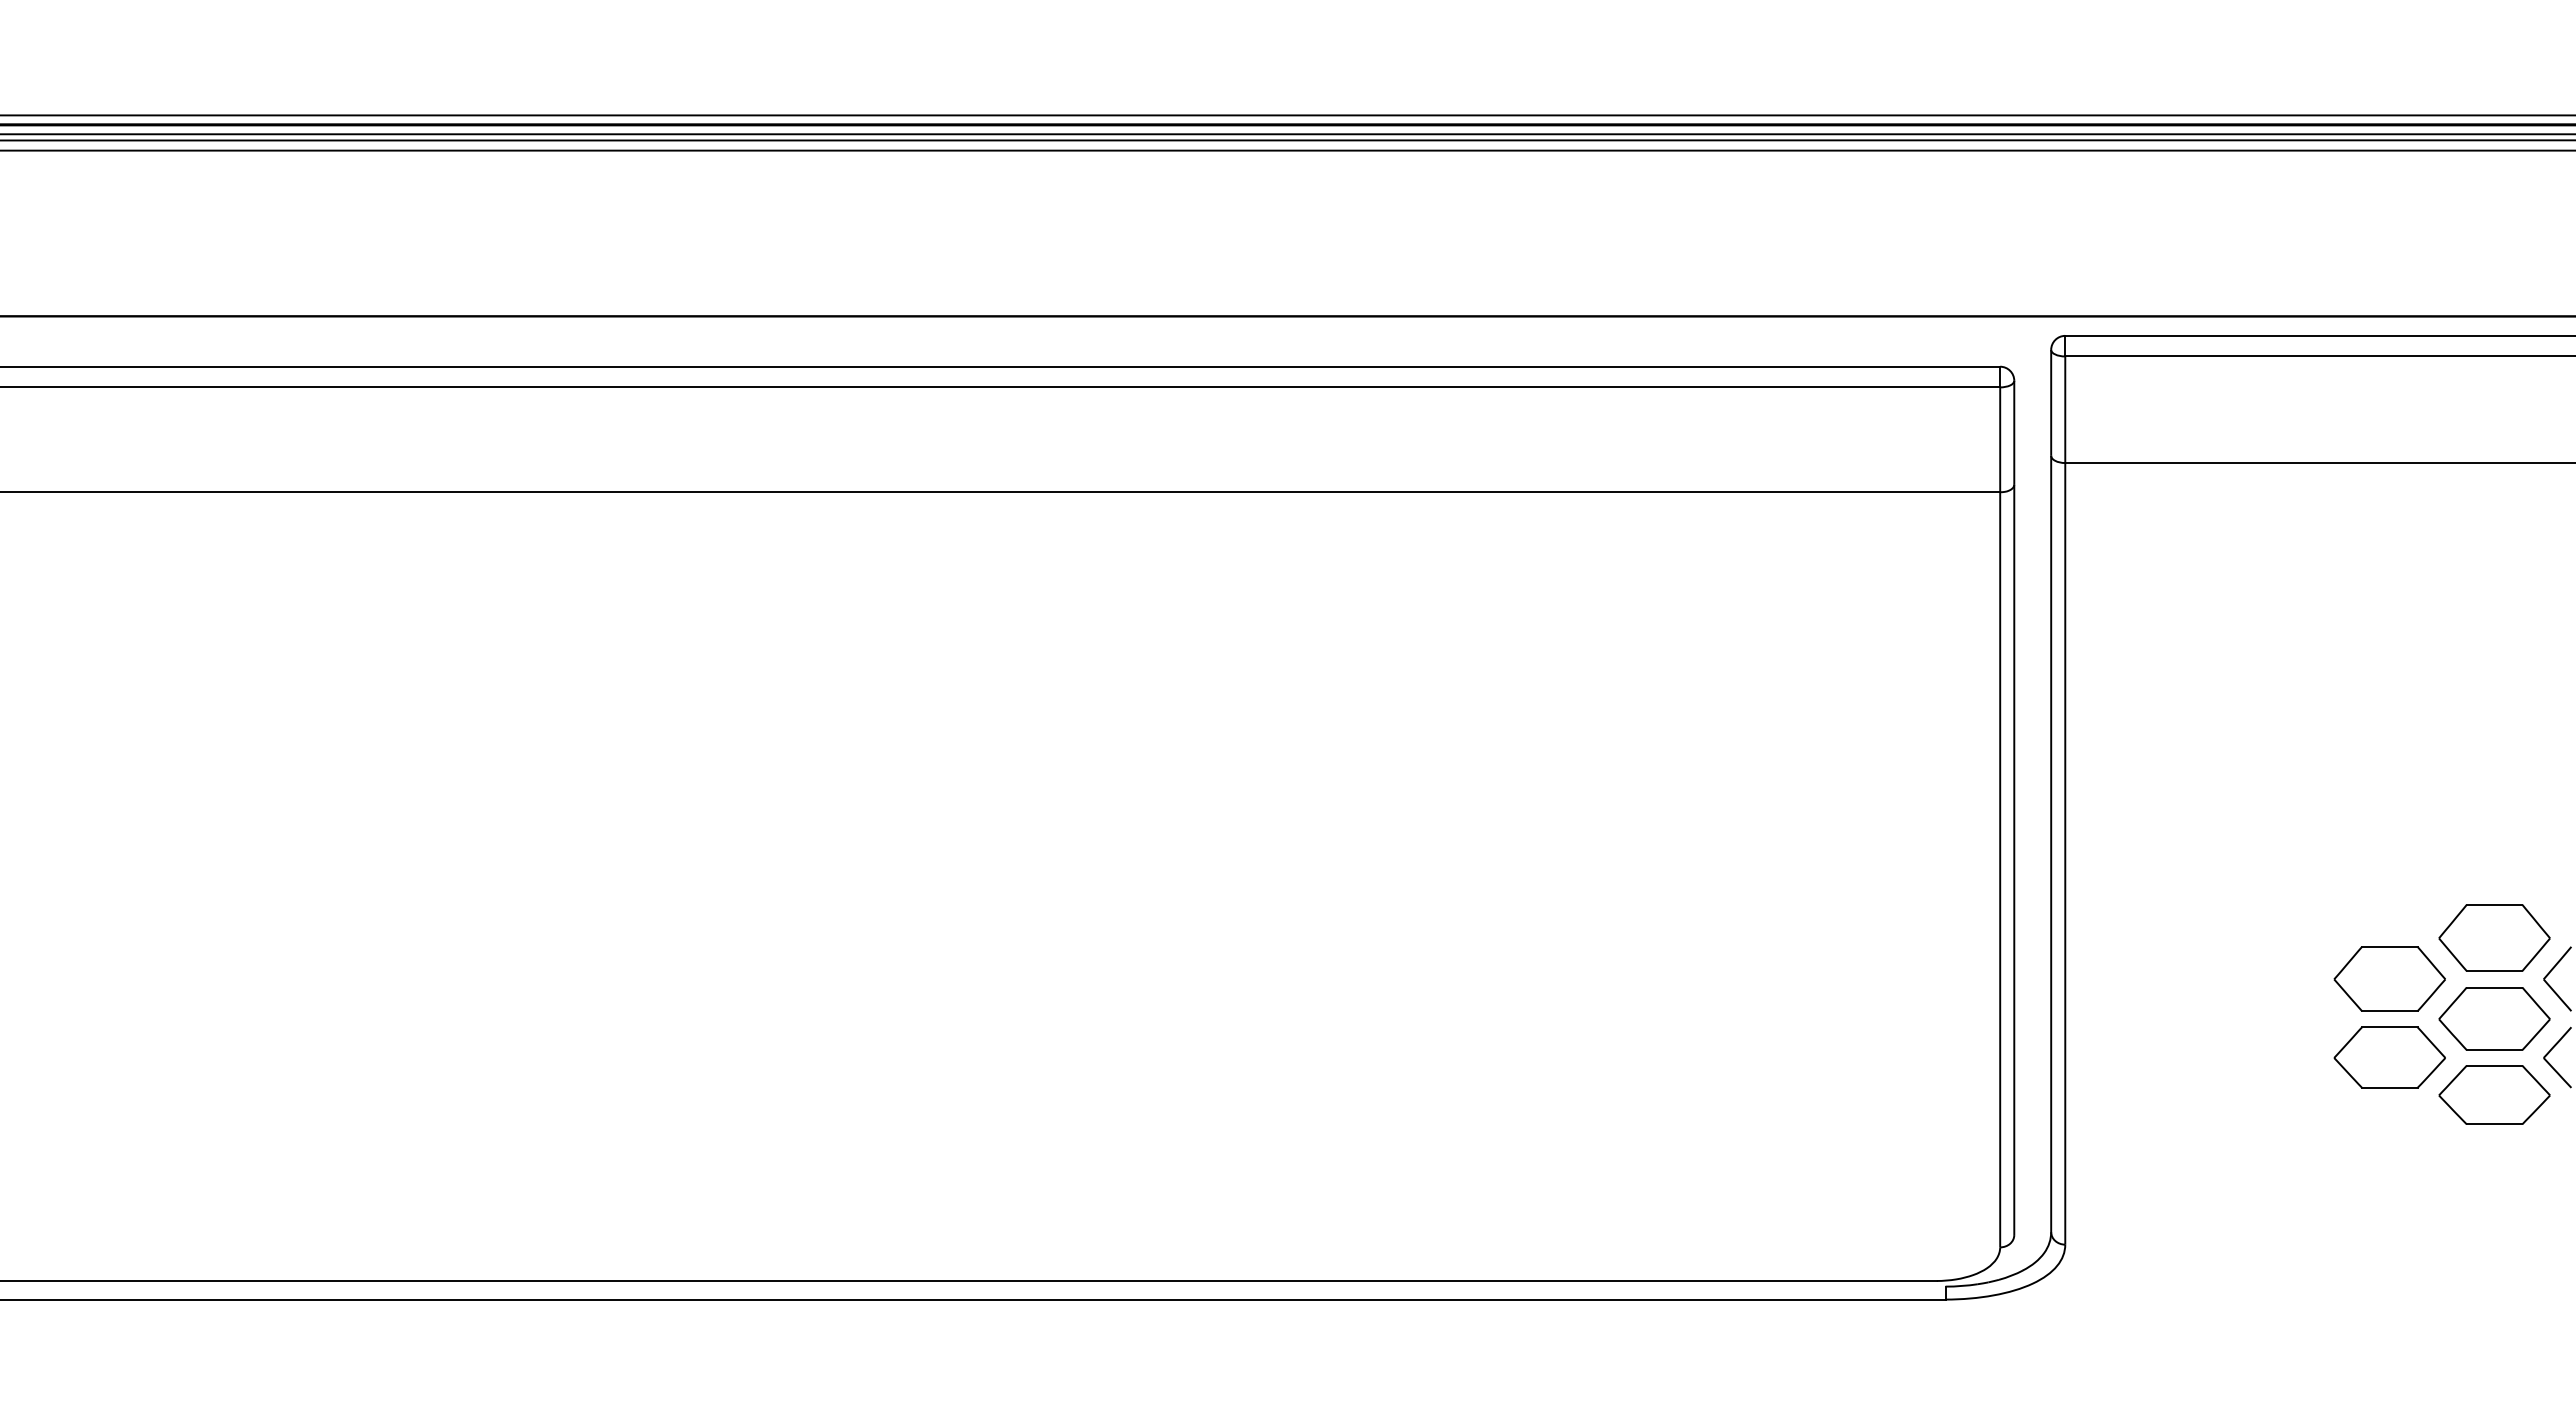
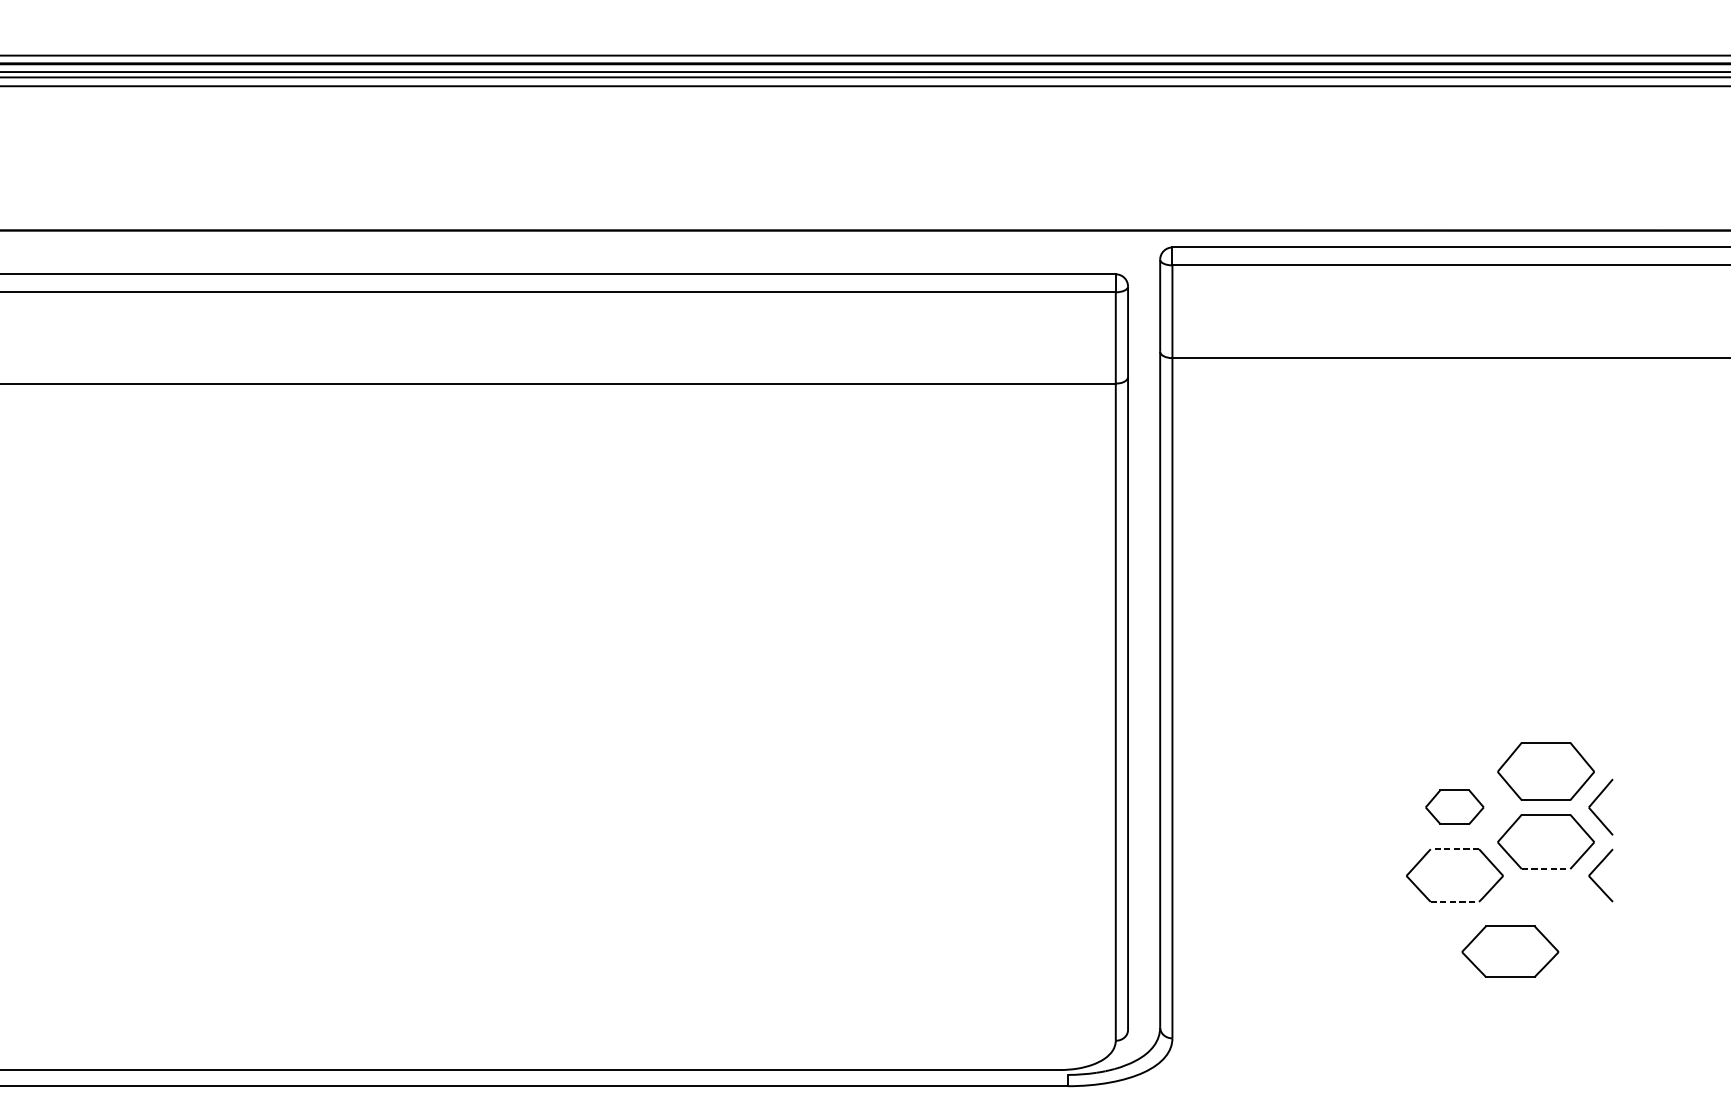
part: (2389, 978) -> (1454, 806), size x0.6
line: (2389, 1027) -> (1454, 849), solid -> dashed
line: (2494, 1050) -> (1545, 869), solid -> dashed
line: (2389, 1087) -> (1454, 901), solid -> dashed
part: (2494, 1094) -> (1510, 951), moved

